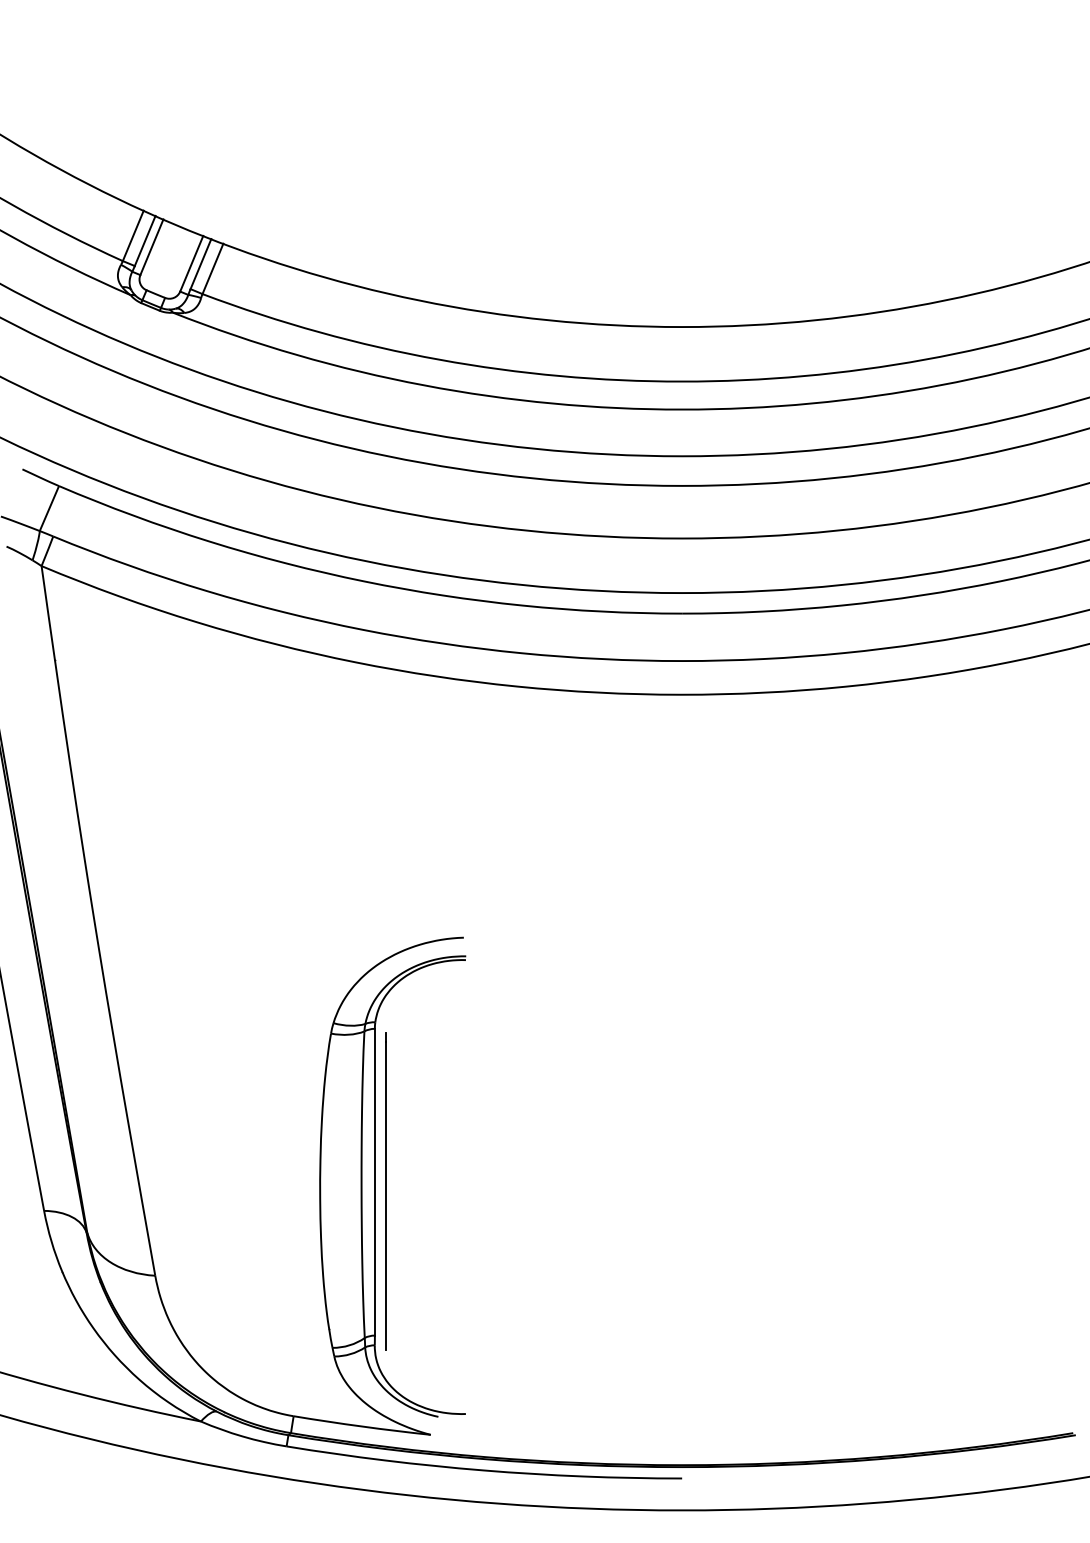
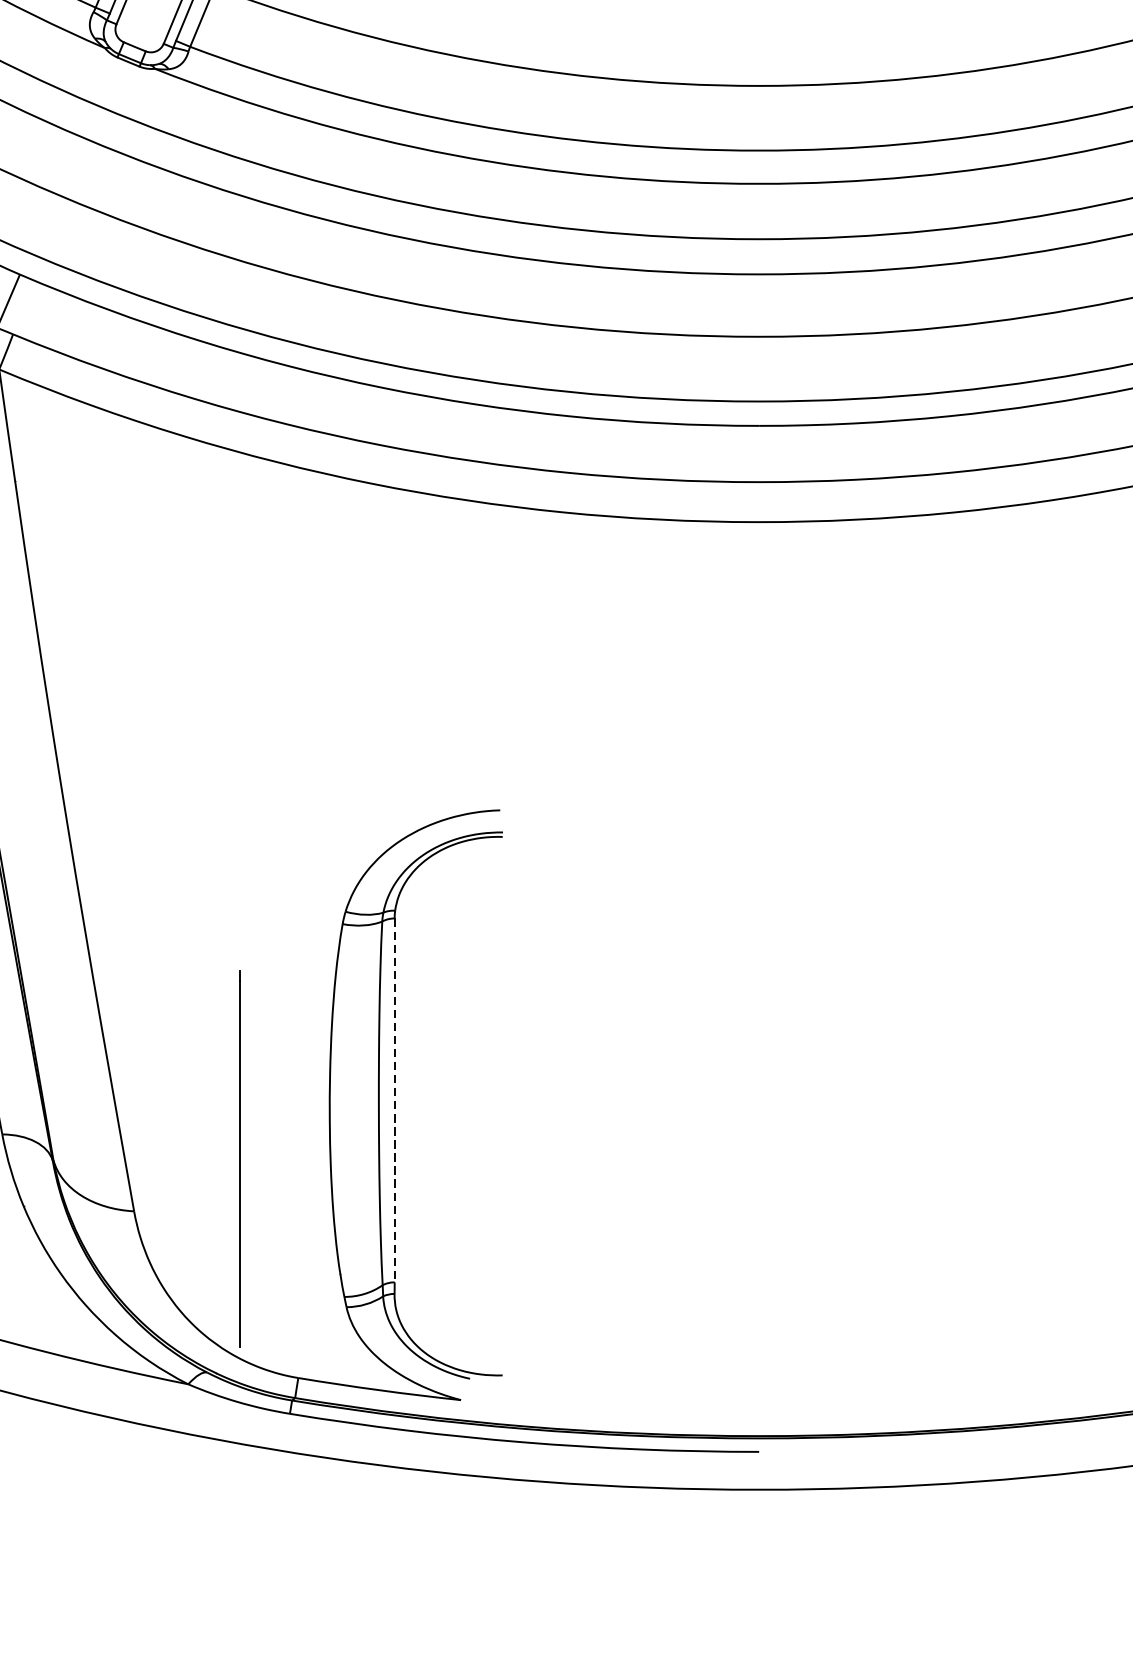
line: (374, 1182) -> (394, 1100), solid -> dashed
line: (385, 1191) -> (239, 1158), moved

